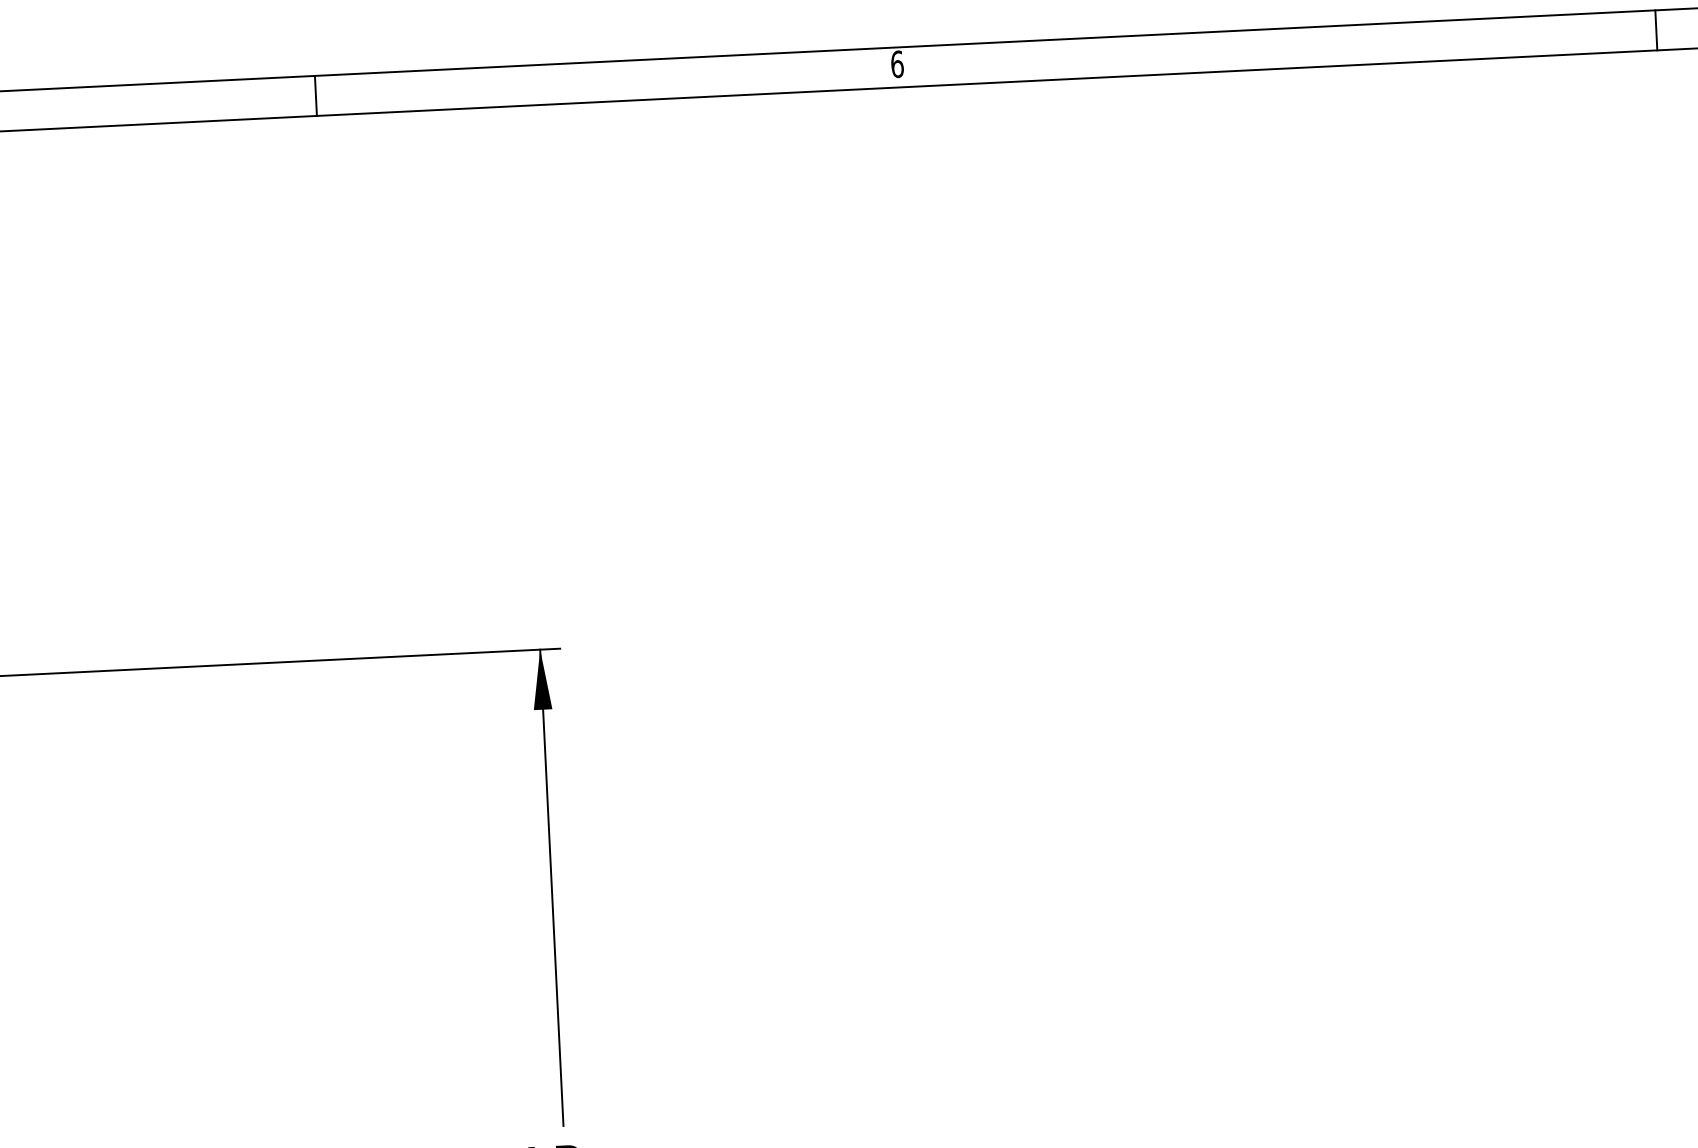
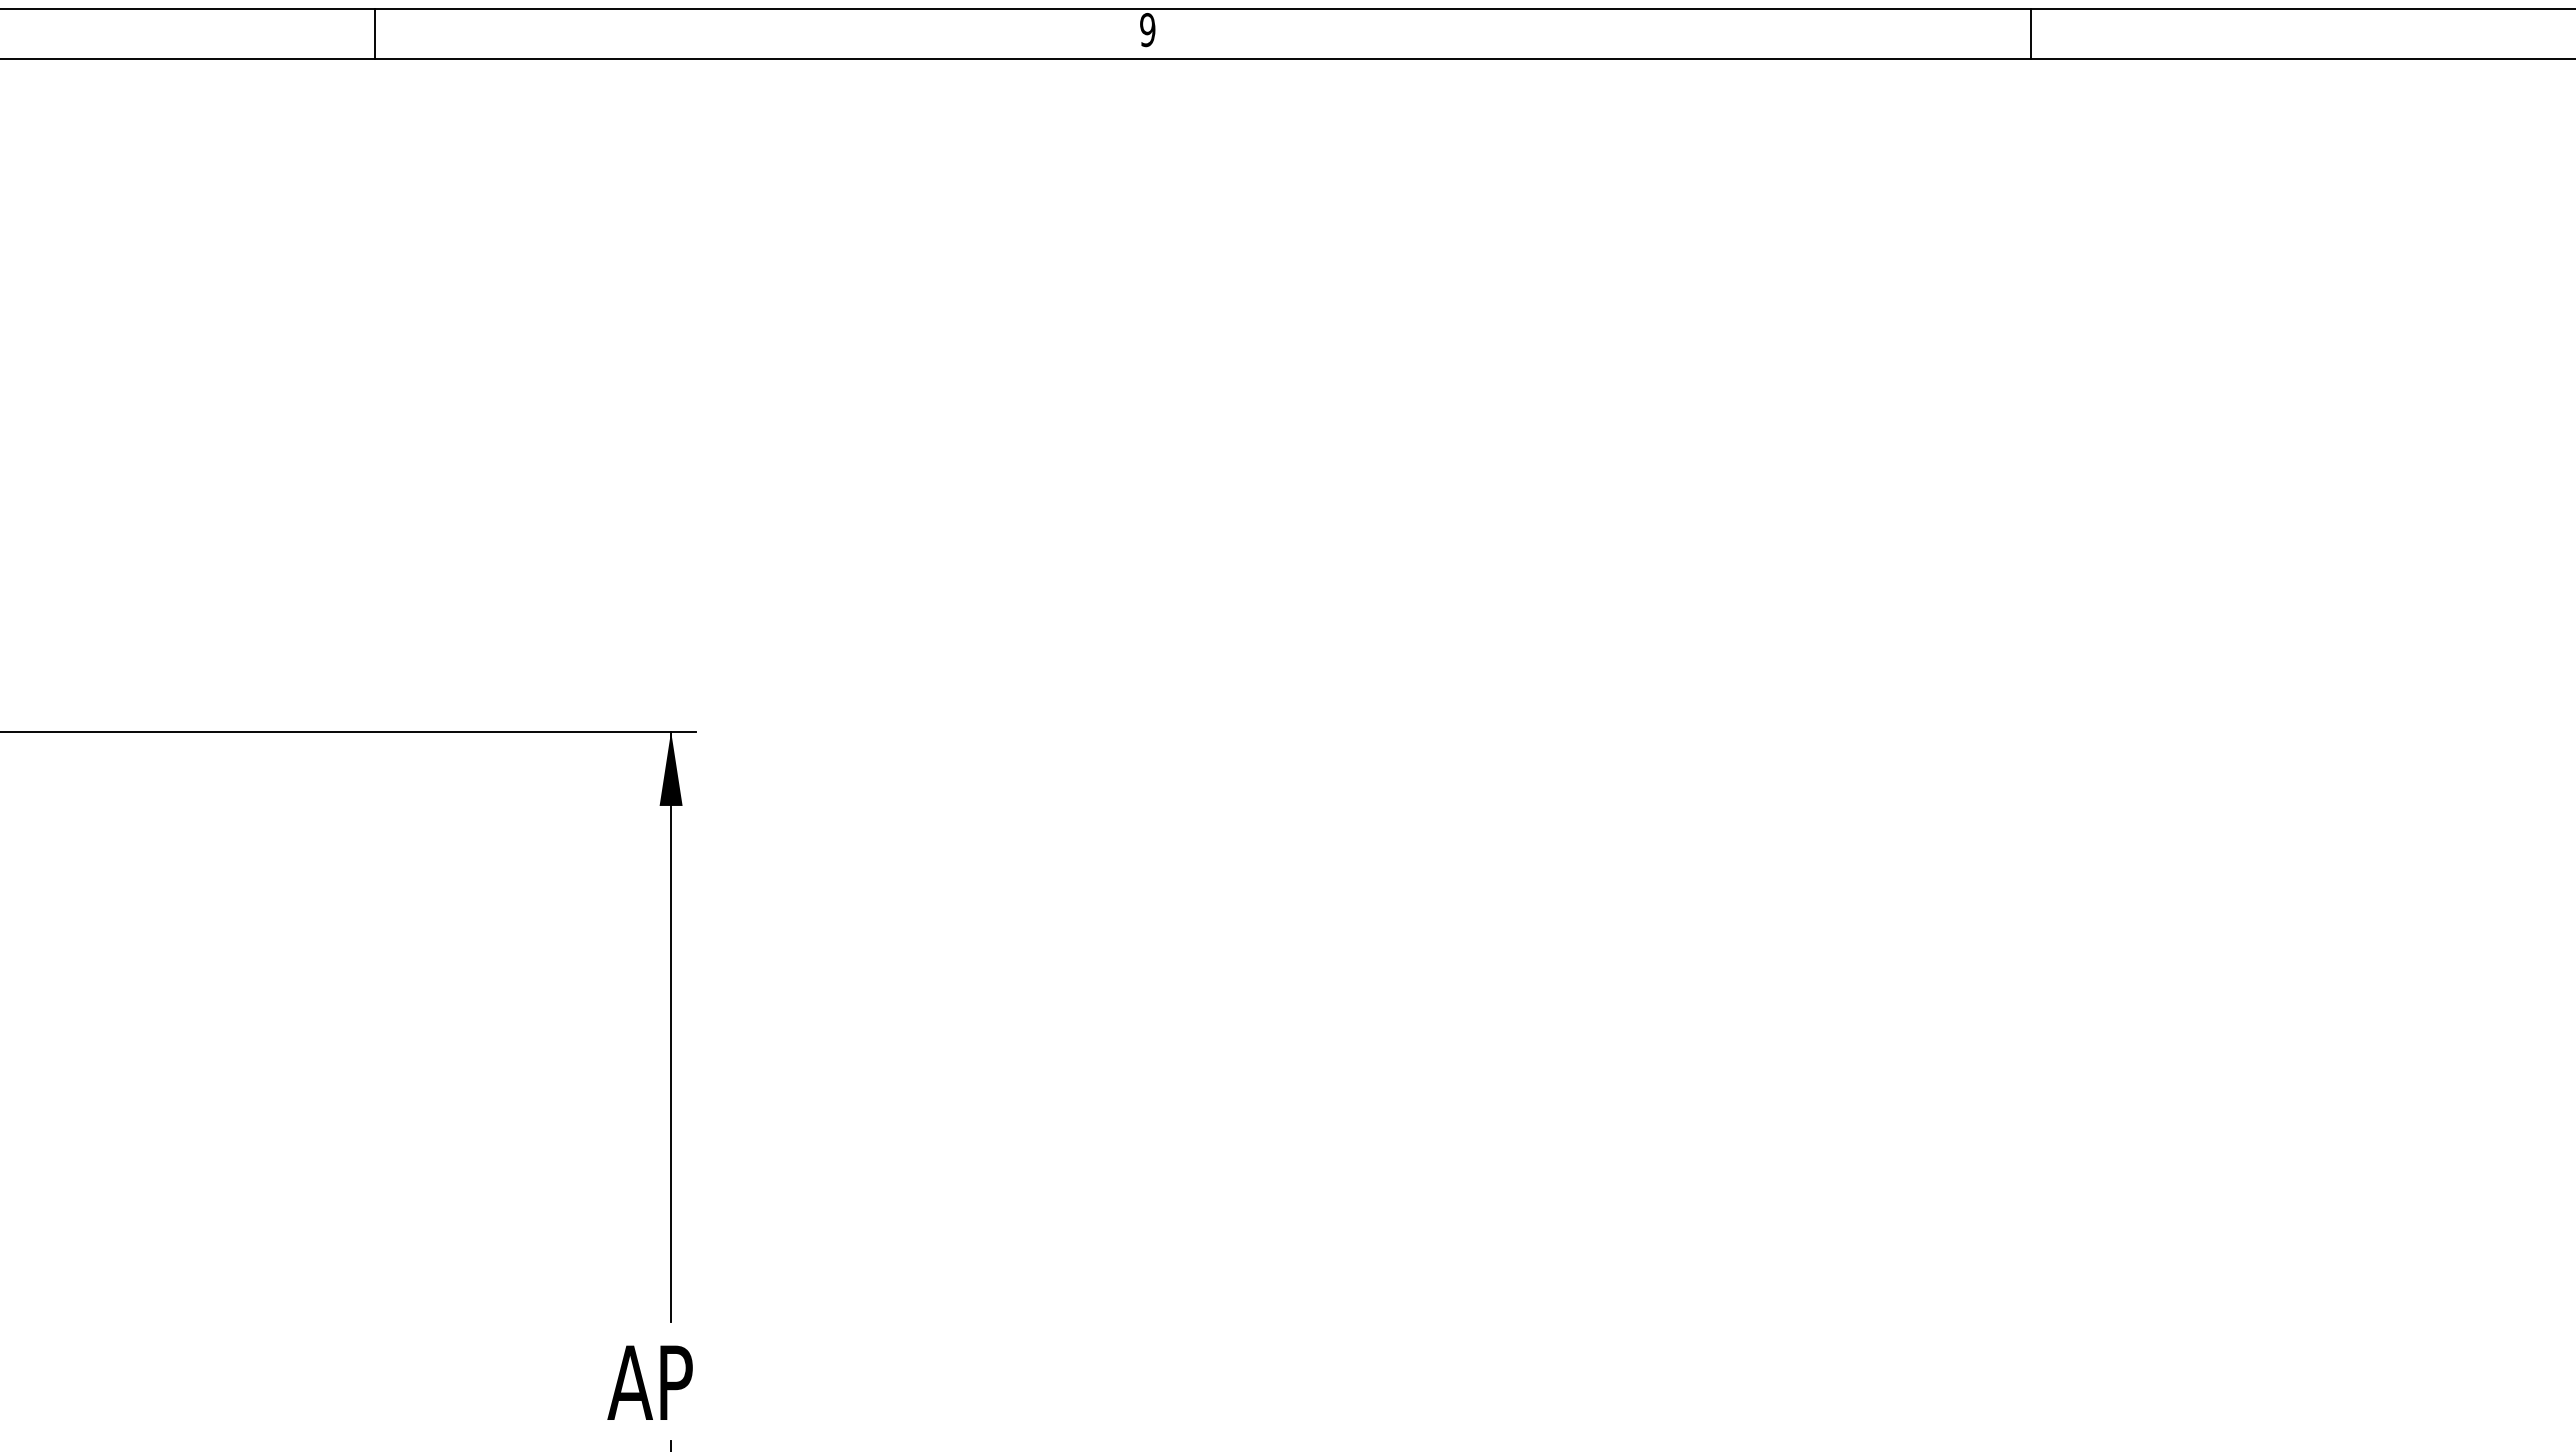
line: (1656, 30) -> (2030, 33), moved
text: (897, 63) -> (1147, 29), 6 -> 9
line: (315, 95) -> (374, 33), moved

